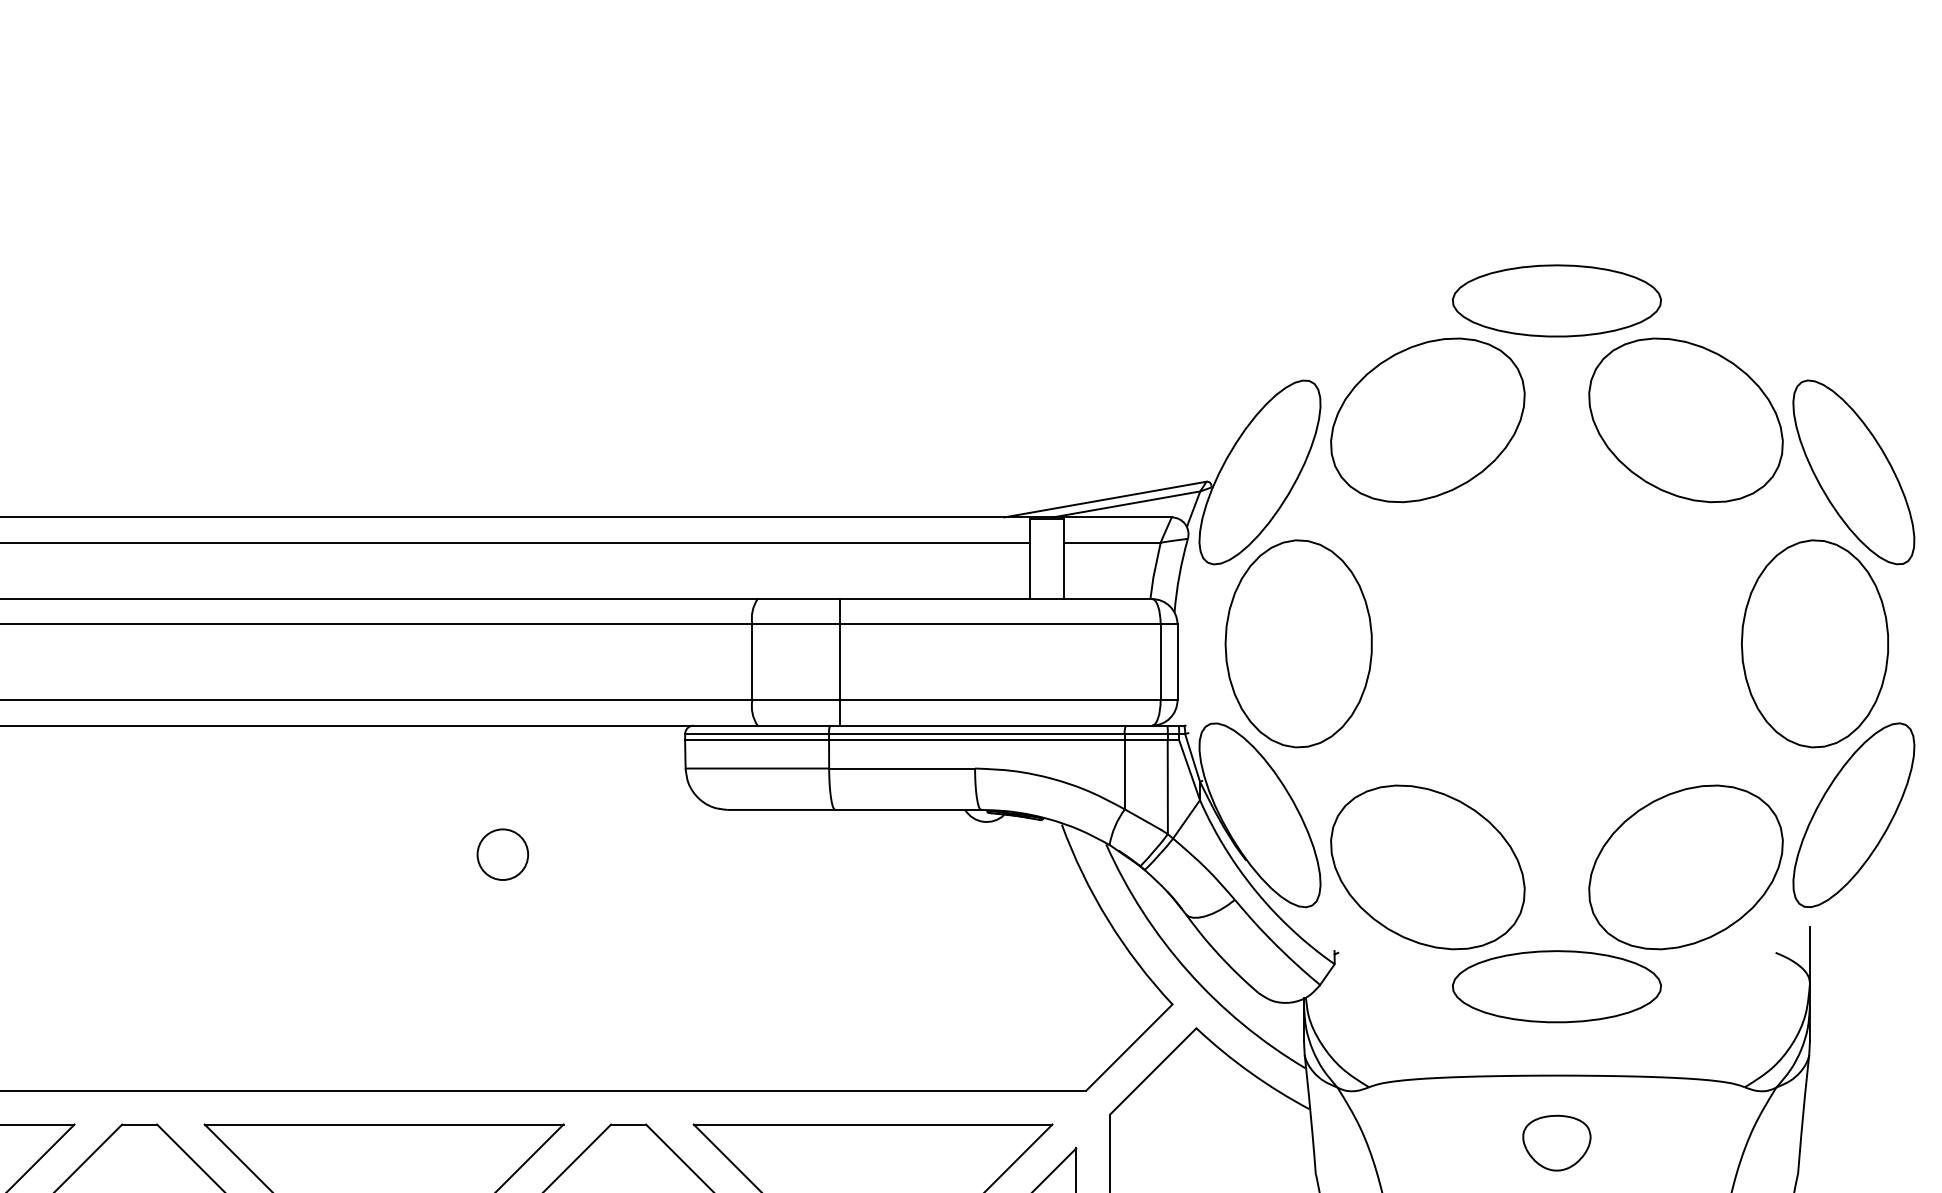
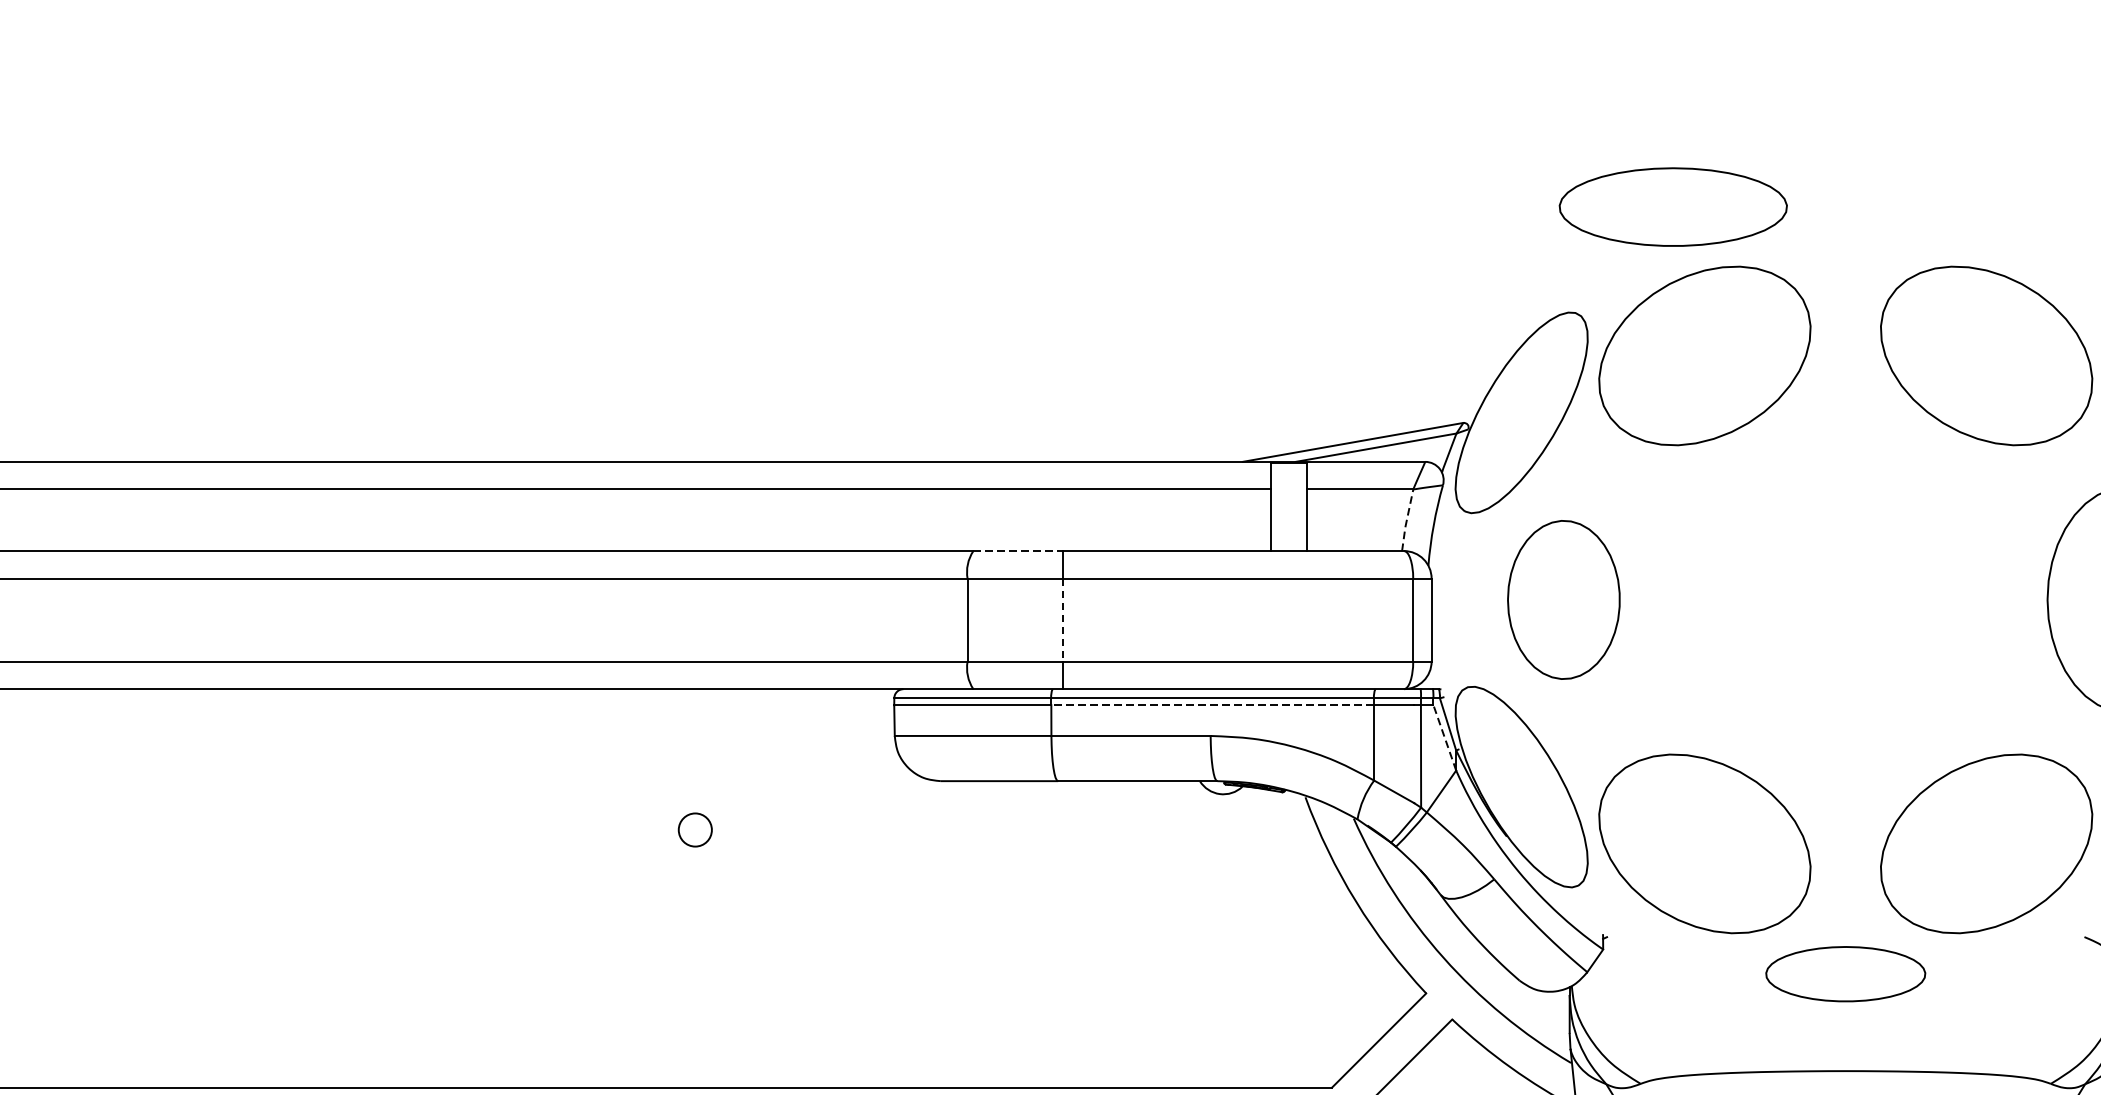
part: (1556, 300) -> (1672, 206), moved
line: (1154, 571) -> (1406, 520), solid -> dashed
line: (799, 599) -> (1019, 551), solid -> dashed
part: (1298, 643) -> (1563, 599), size x0.7
line: (840, 662) -> (1063, 620), solid -> dashed
line: (976, 740) -> (1212, 705), solid -> dashed
line: (1189, 770) -> (1444, 738), solid -> dashed
circle: (502, 854) -> (694, 829), size x0.6
part: (1556, 986) -> (1845, 973), size x0.7

